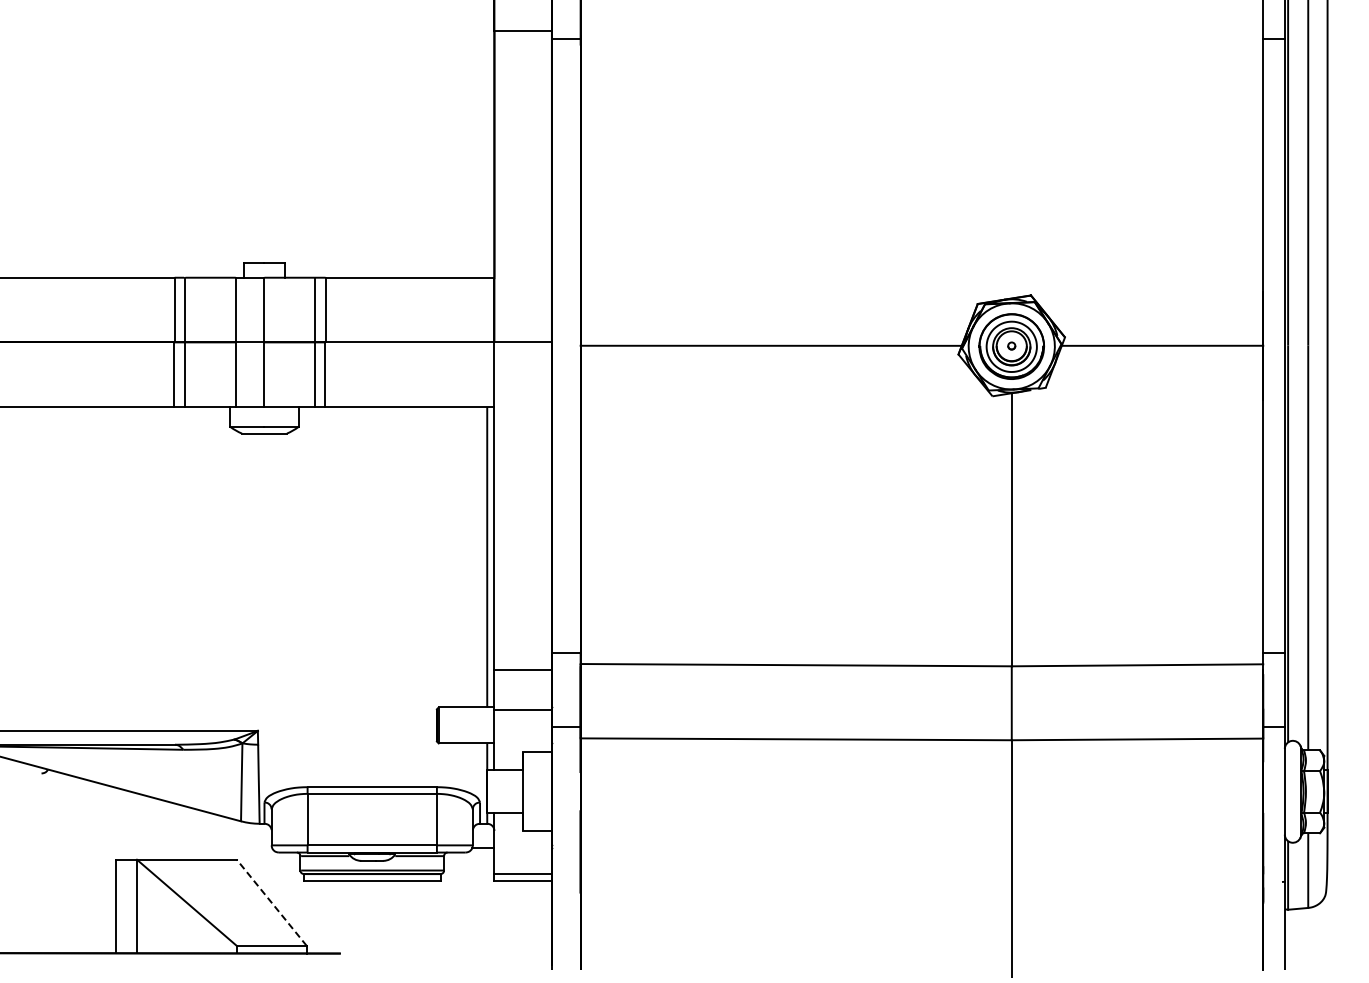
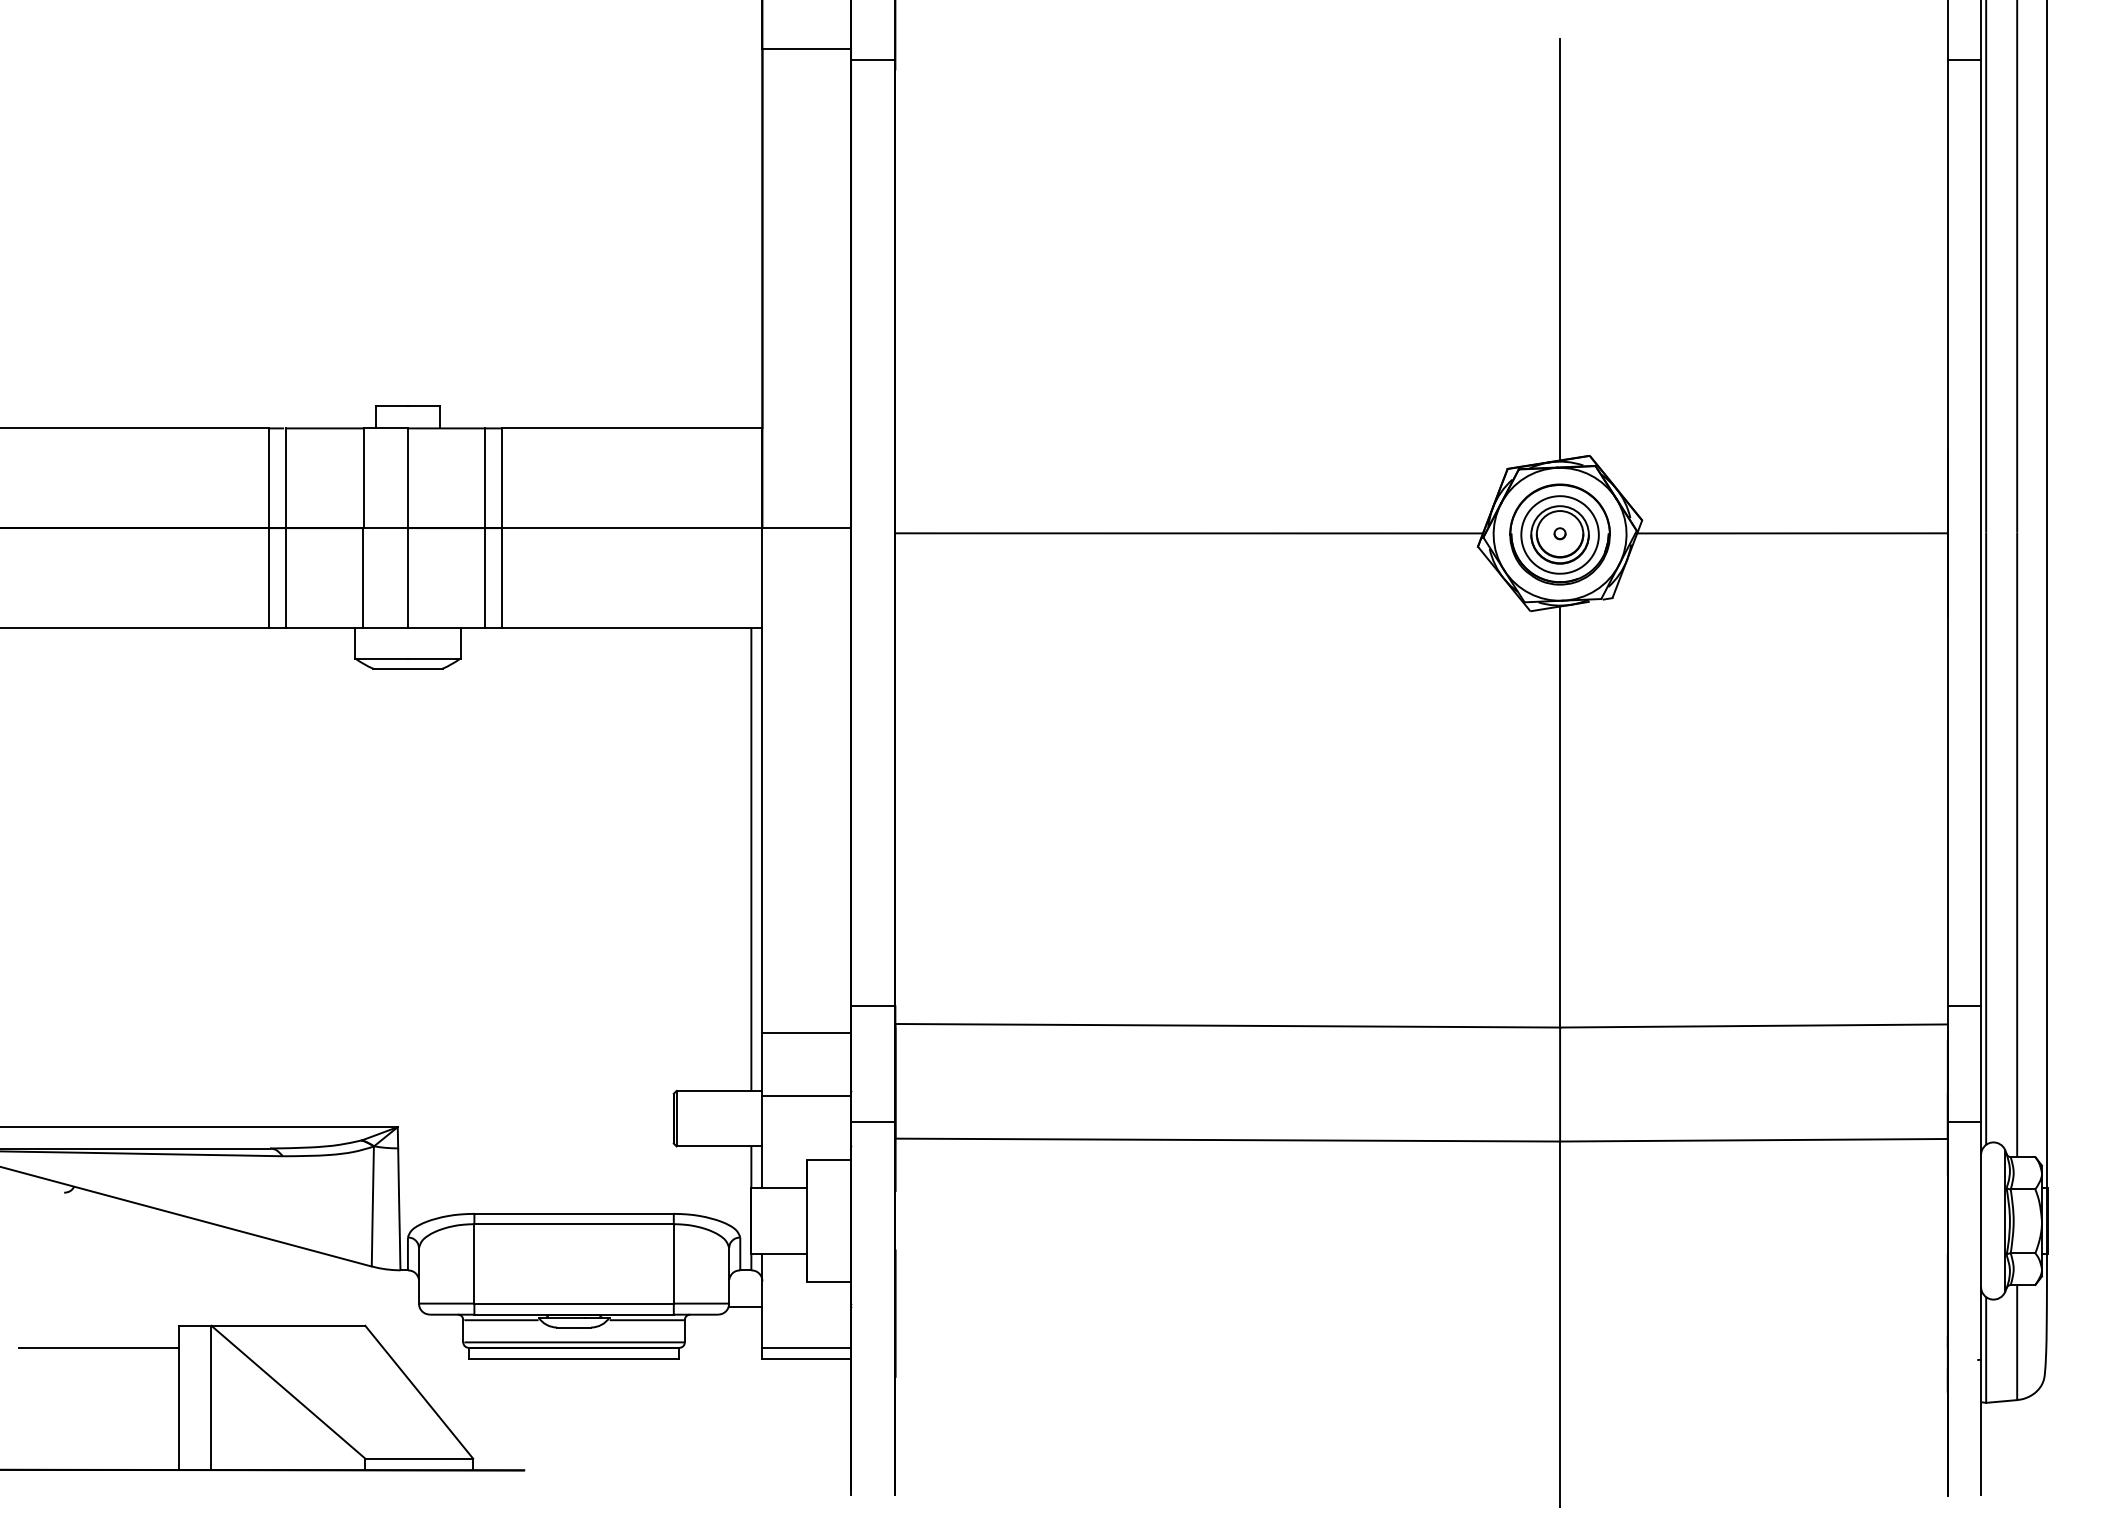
line: (1011, 161) -> (1559, 249), added
line: (63, 874) -> (98, 1348), added
line: (271, 902) -> (418, 1391), dashed -> solid

